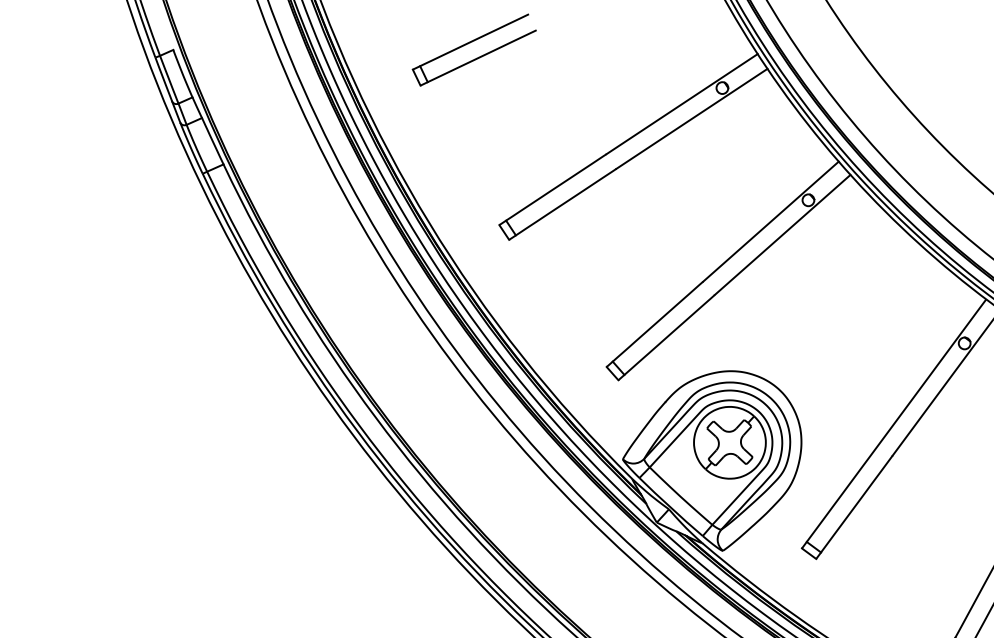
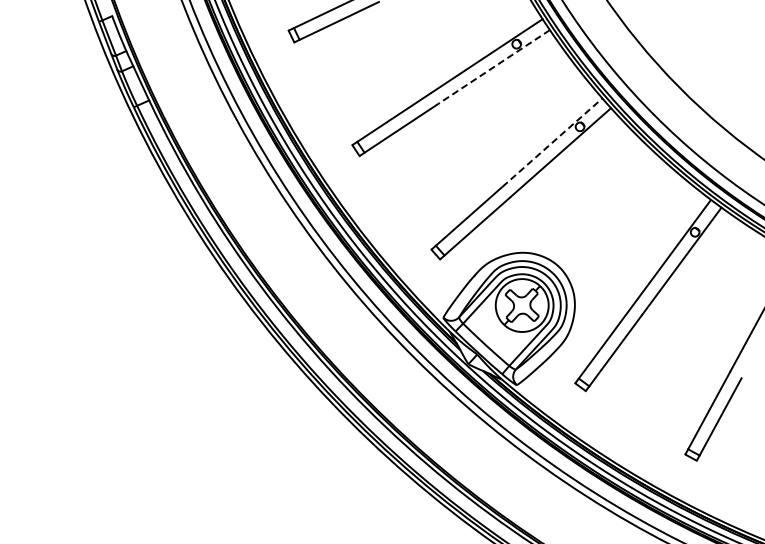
line: (692, 118) -> (494, 66), solid -> dashed
line: (771, 221) -> (552, 142), solid -> dashed

